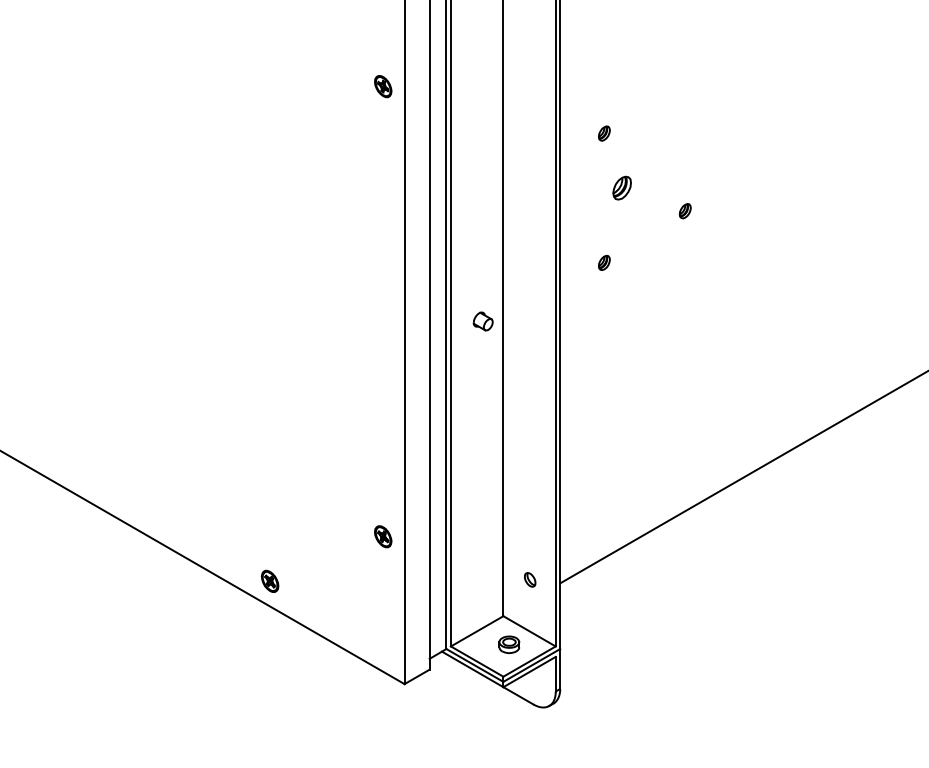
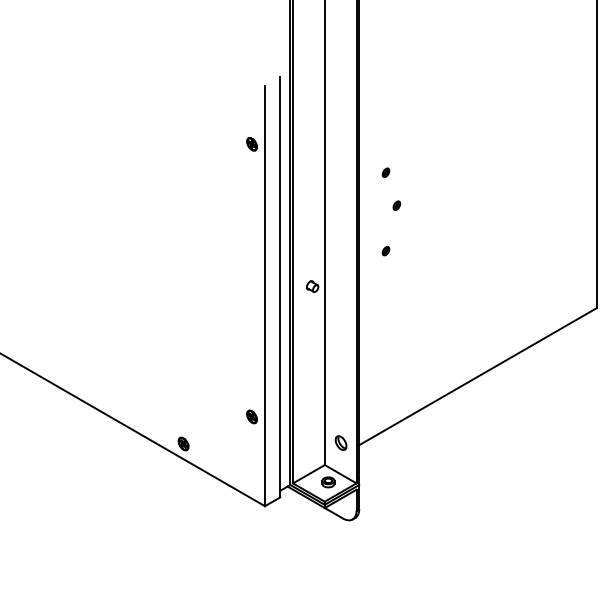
part: (621, 187) -> (396, 205), size x0.62
part: (684, 210) -> (434, 219), removed
part: (529, 578) -> (340, 442), size x1.67

